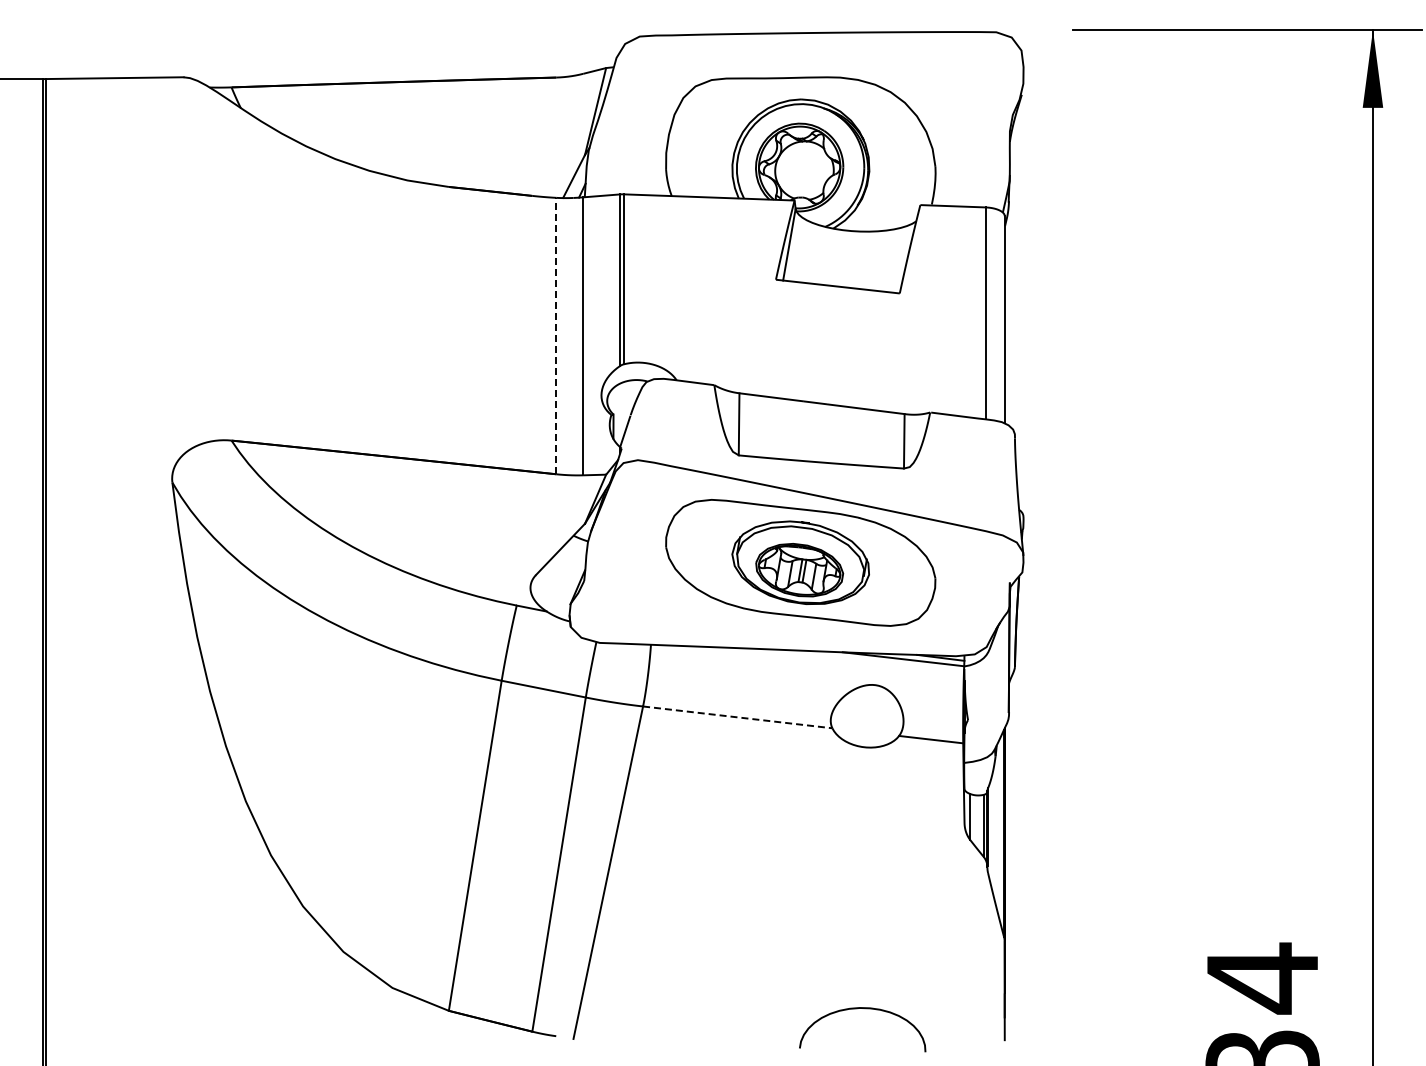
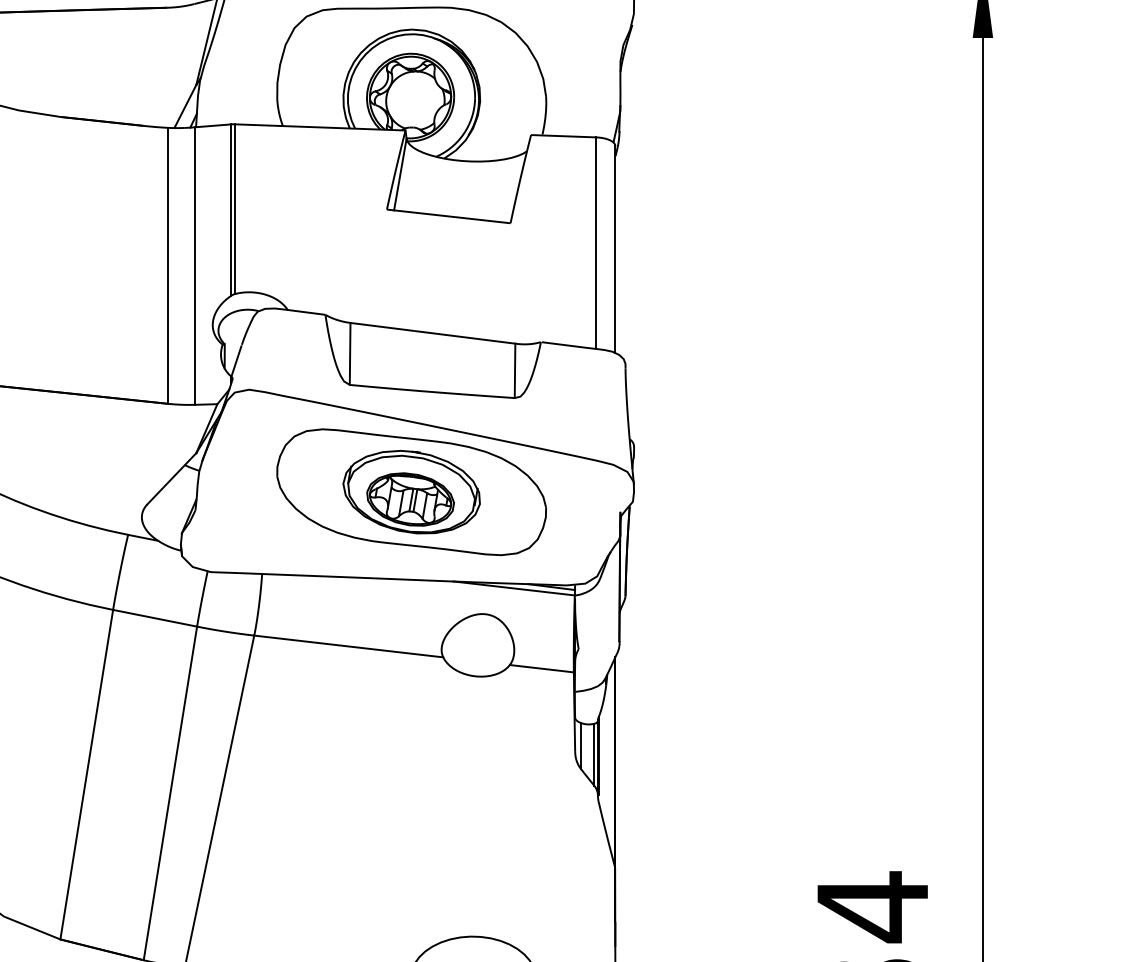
line: (556, 335) -> (167, 265), dashed -> solid
line: (738, 717) -> (349, 646), dashed -> solid

